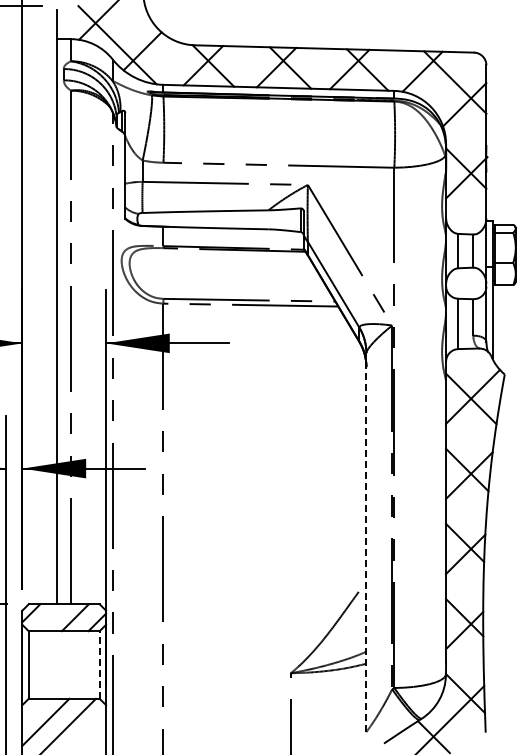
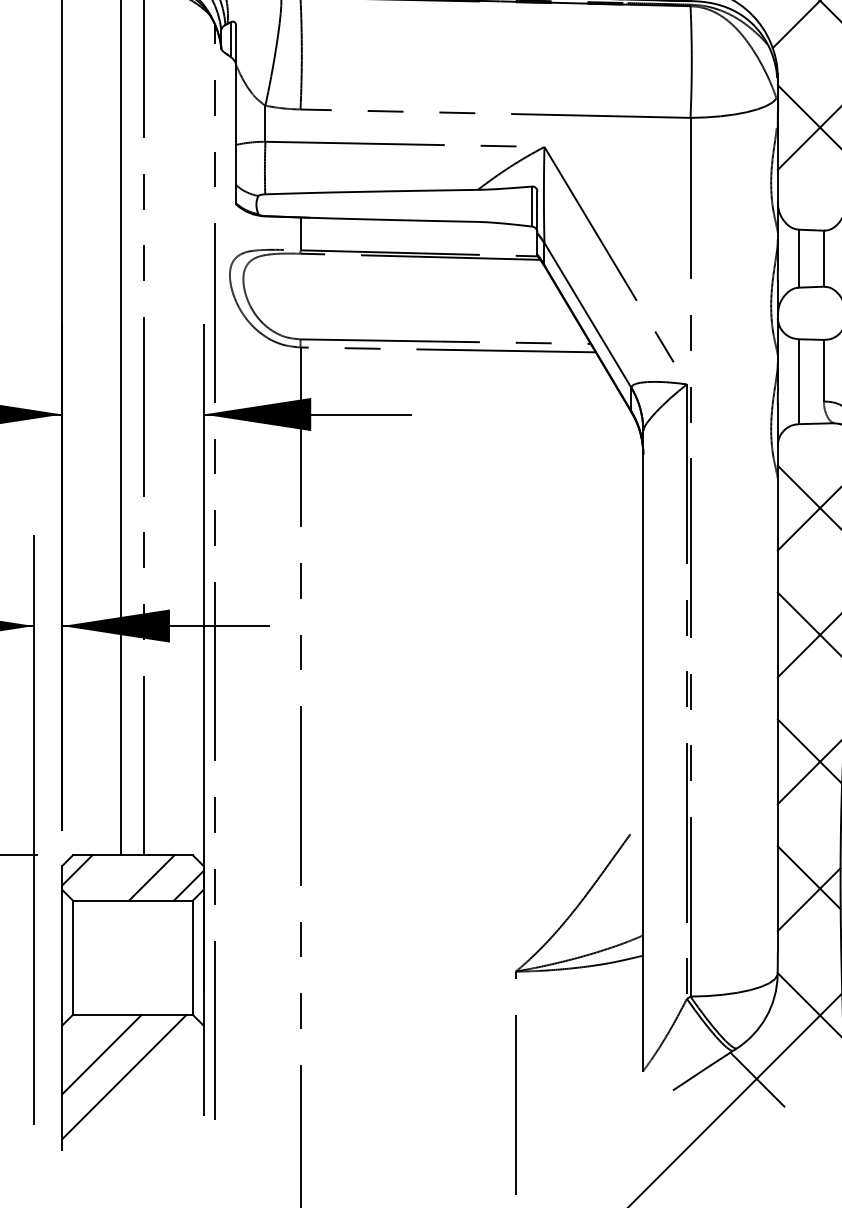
line: (366, 542) -> (643, 750), dashed -> solid
line: (99, 665) -> (192, 958), dashed -> solid

